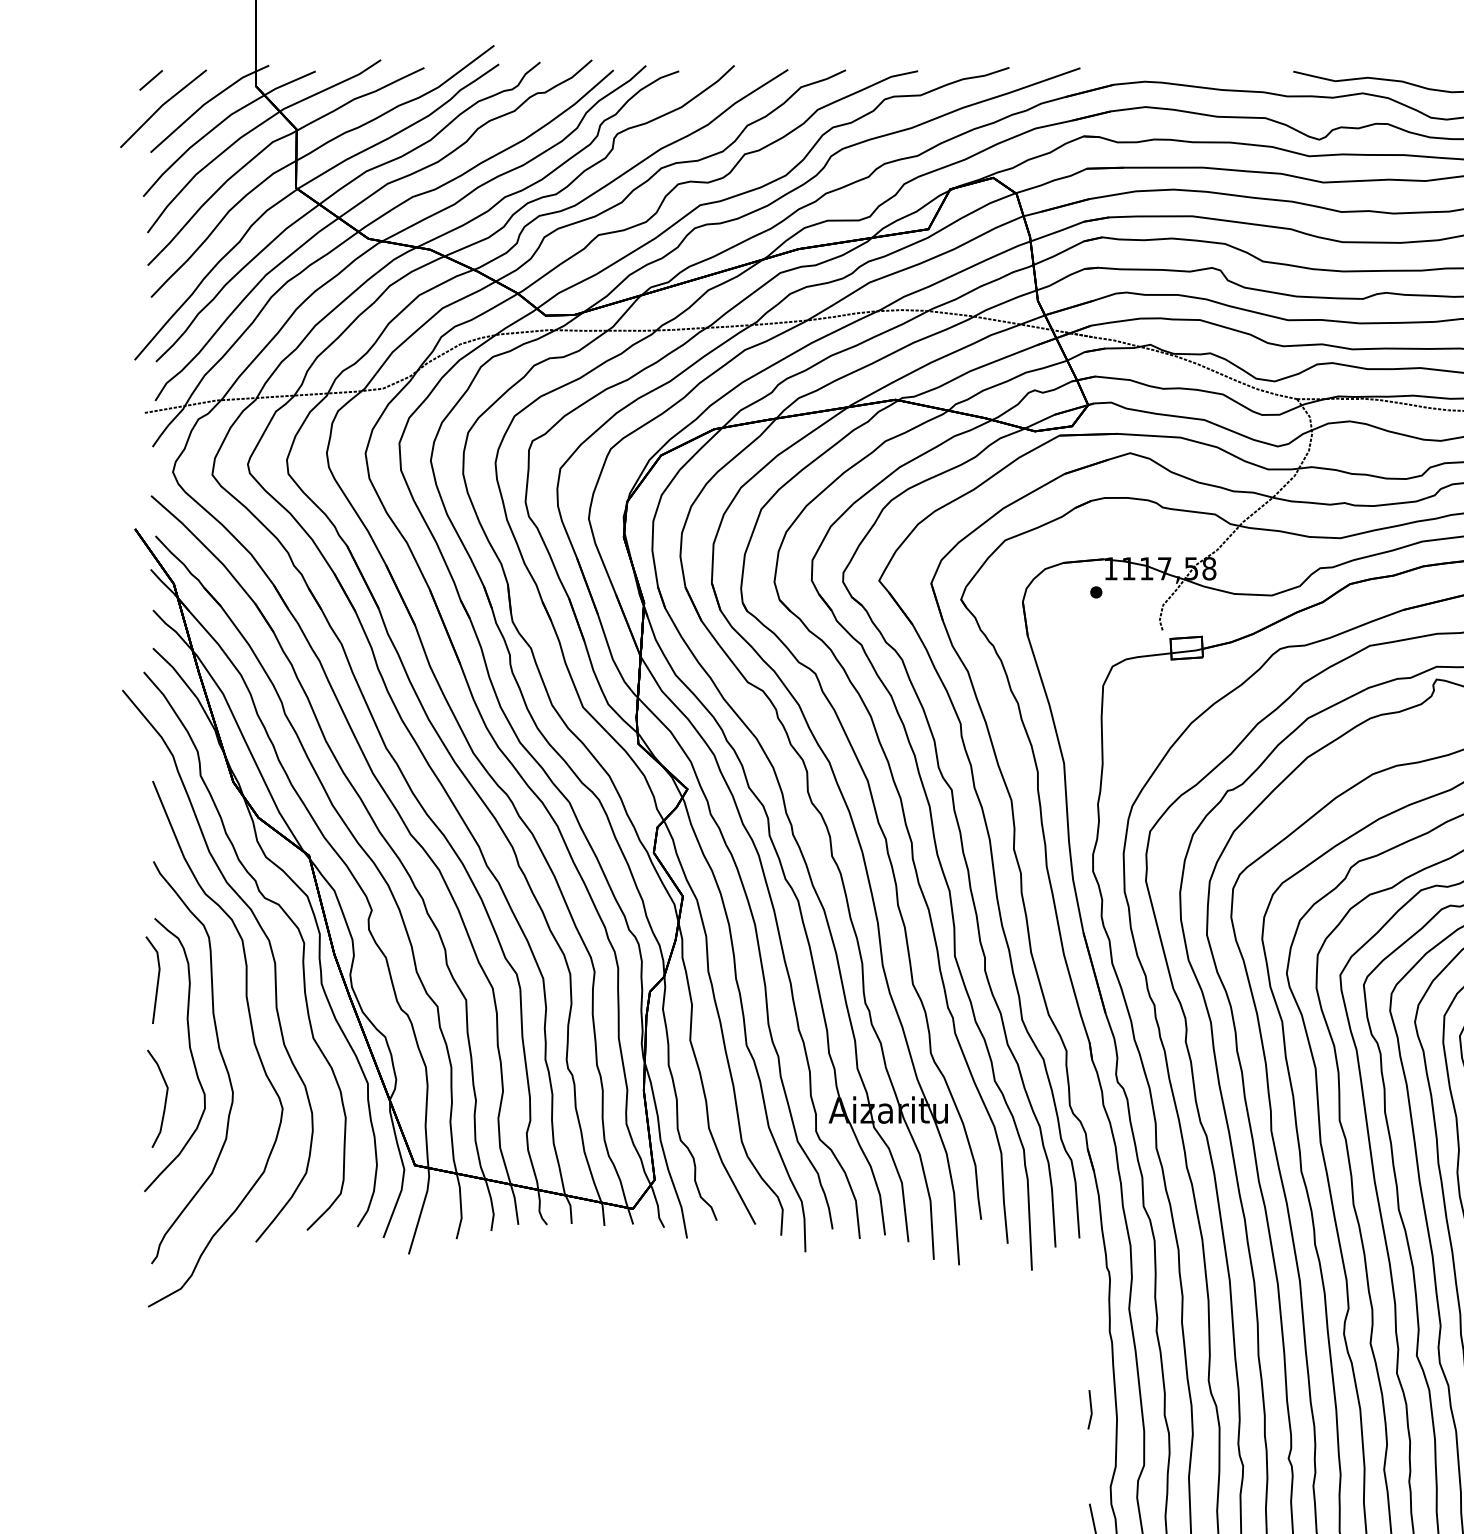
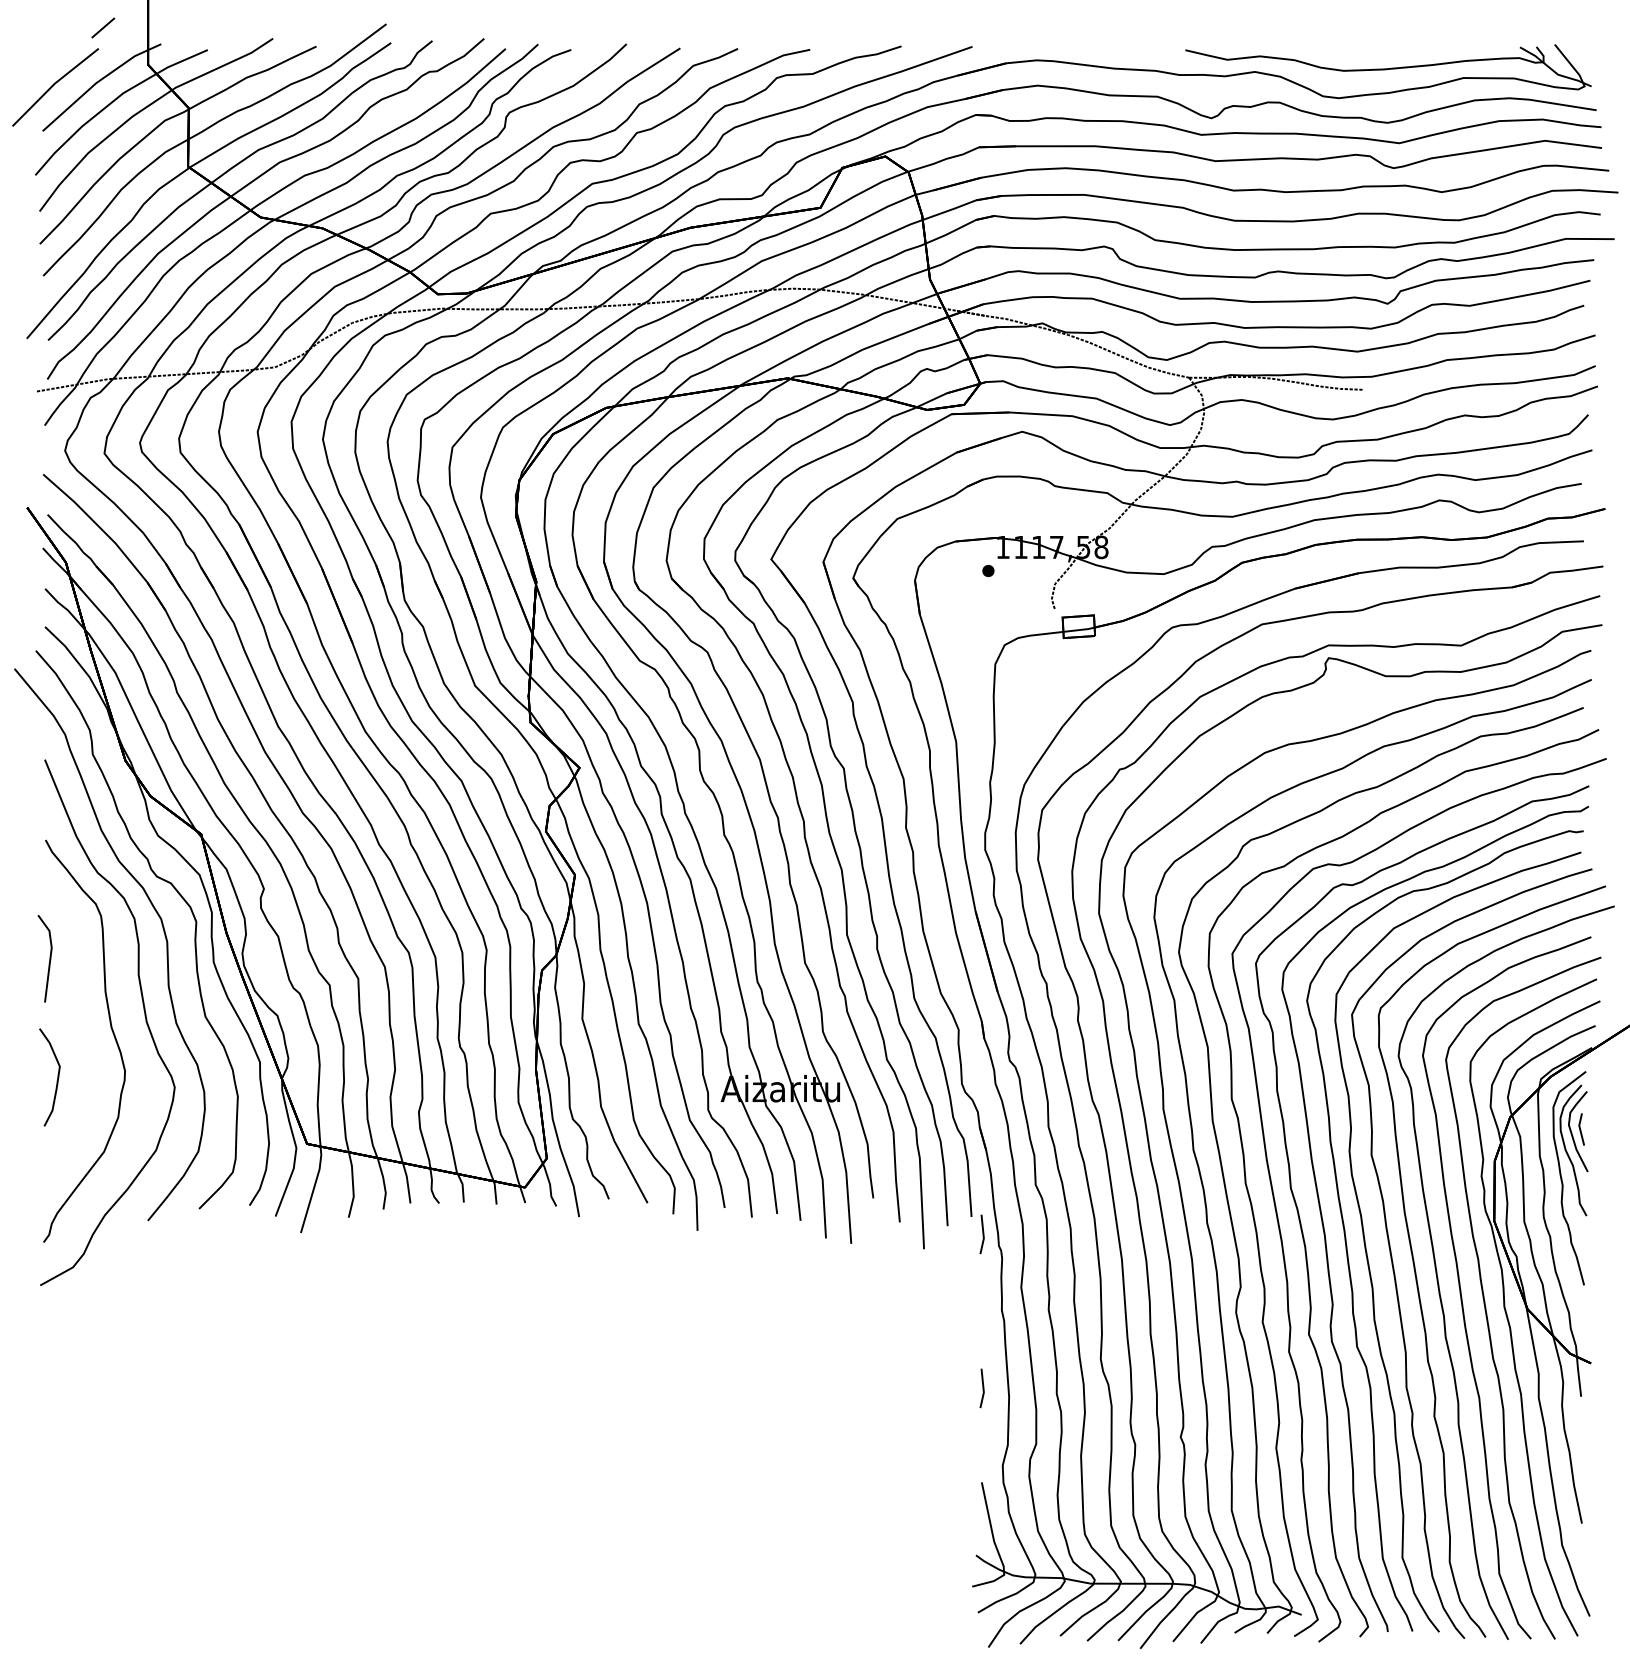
line: (151, 79) -> (103, 27), moved
part: (189, 1049) -> (81, 1028), removed
line: (1090, 1255) -> (982, 1234), added

